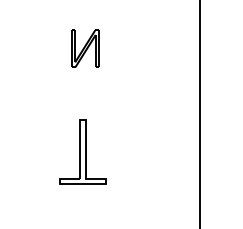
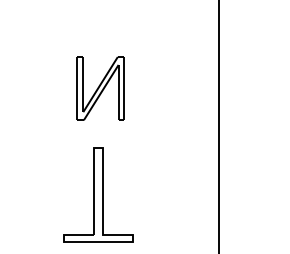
part: (85, 48) -> (100, 88), size x1.67
part: (83, 151) -> (98, 194), size x1.43

